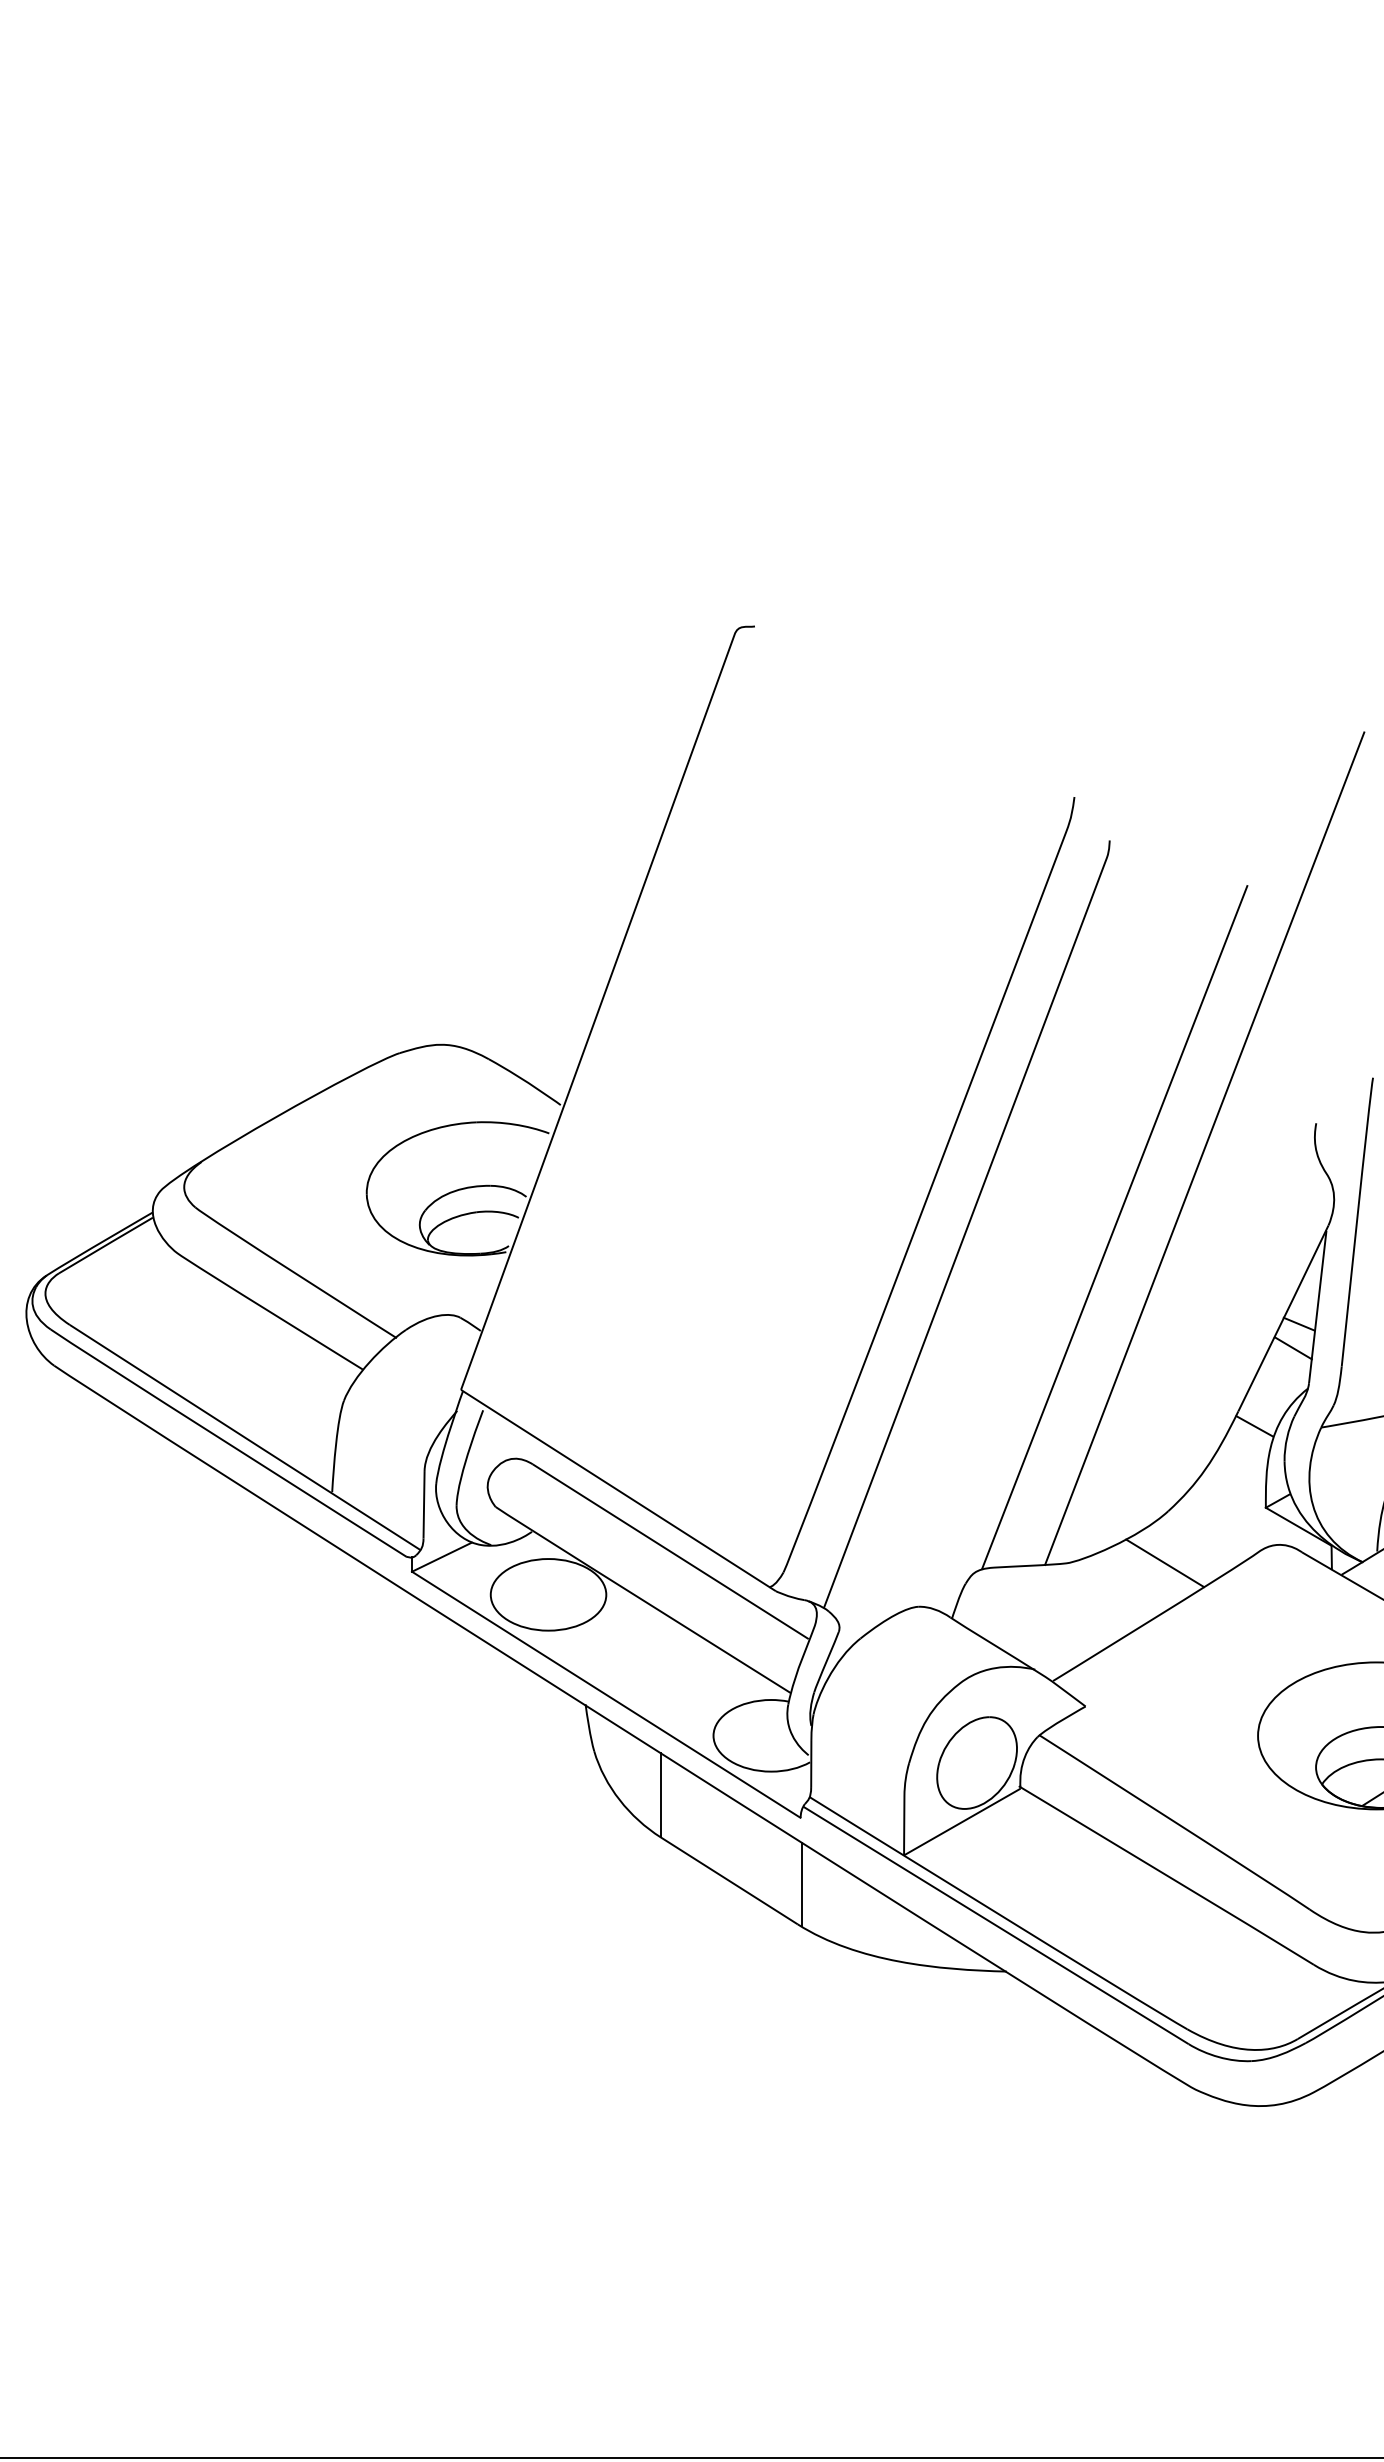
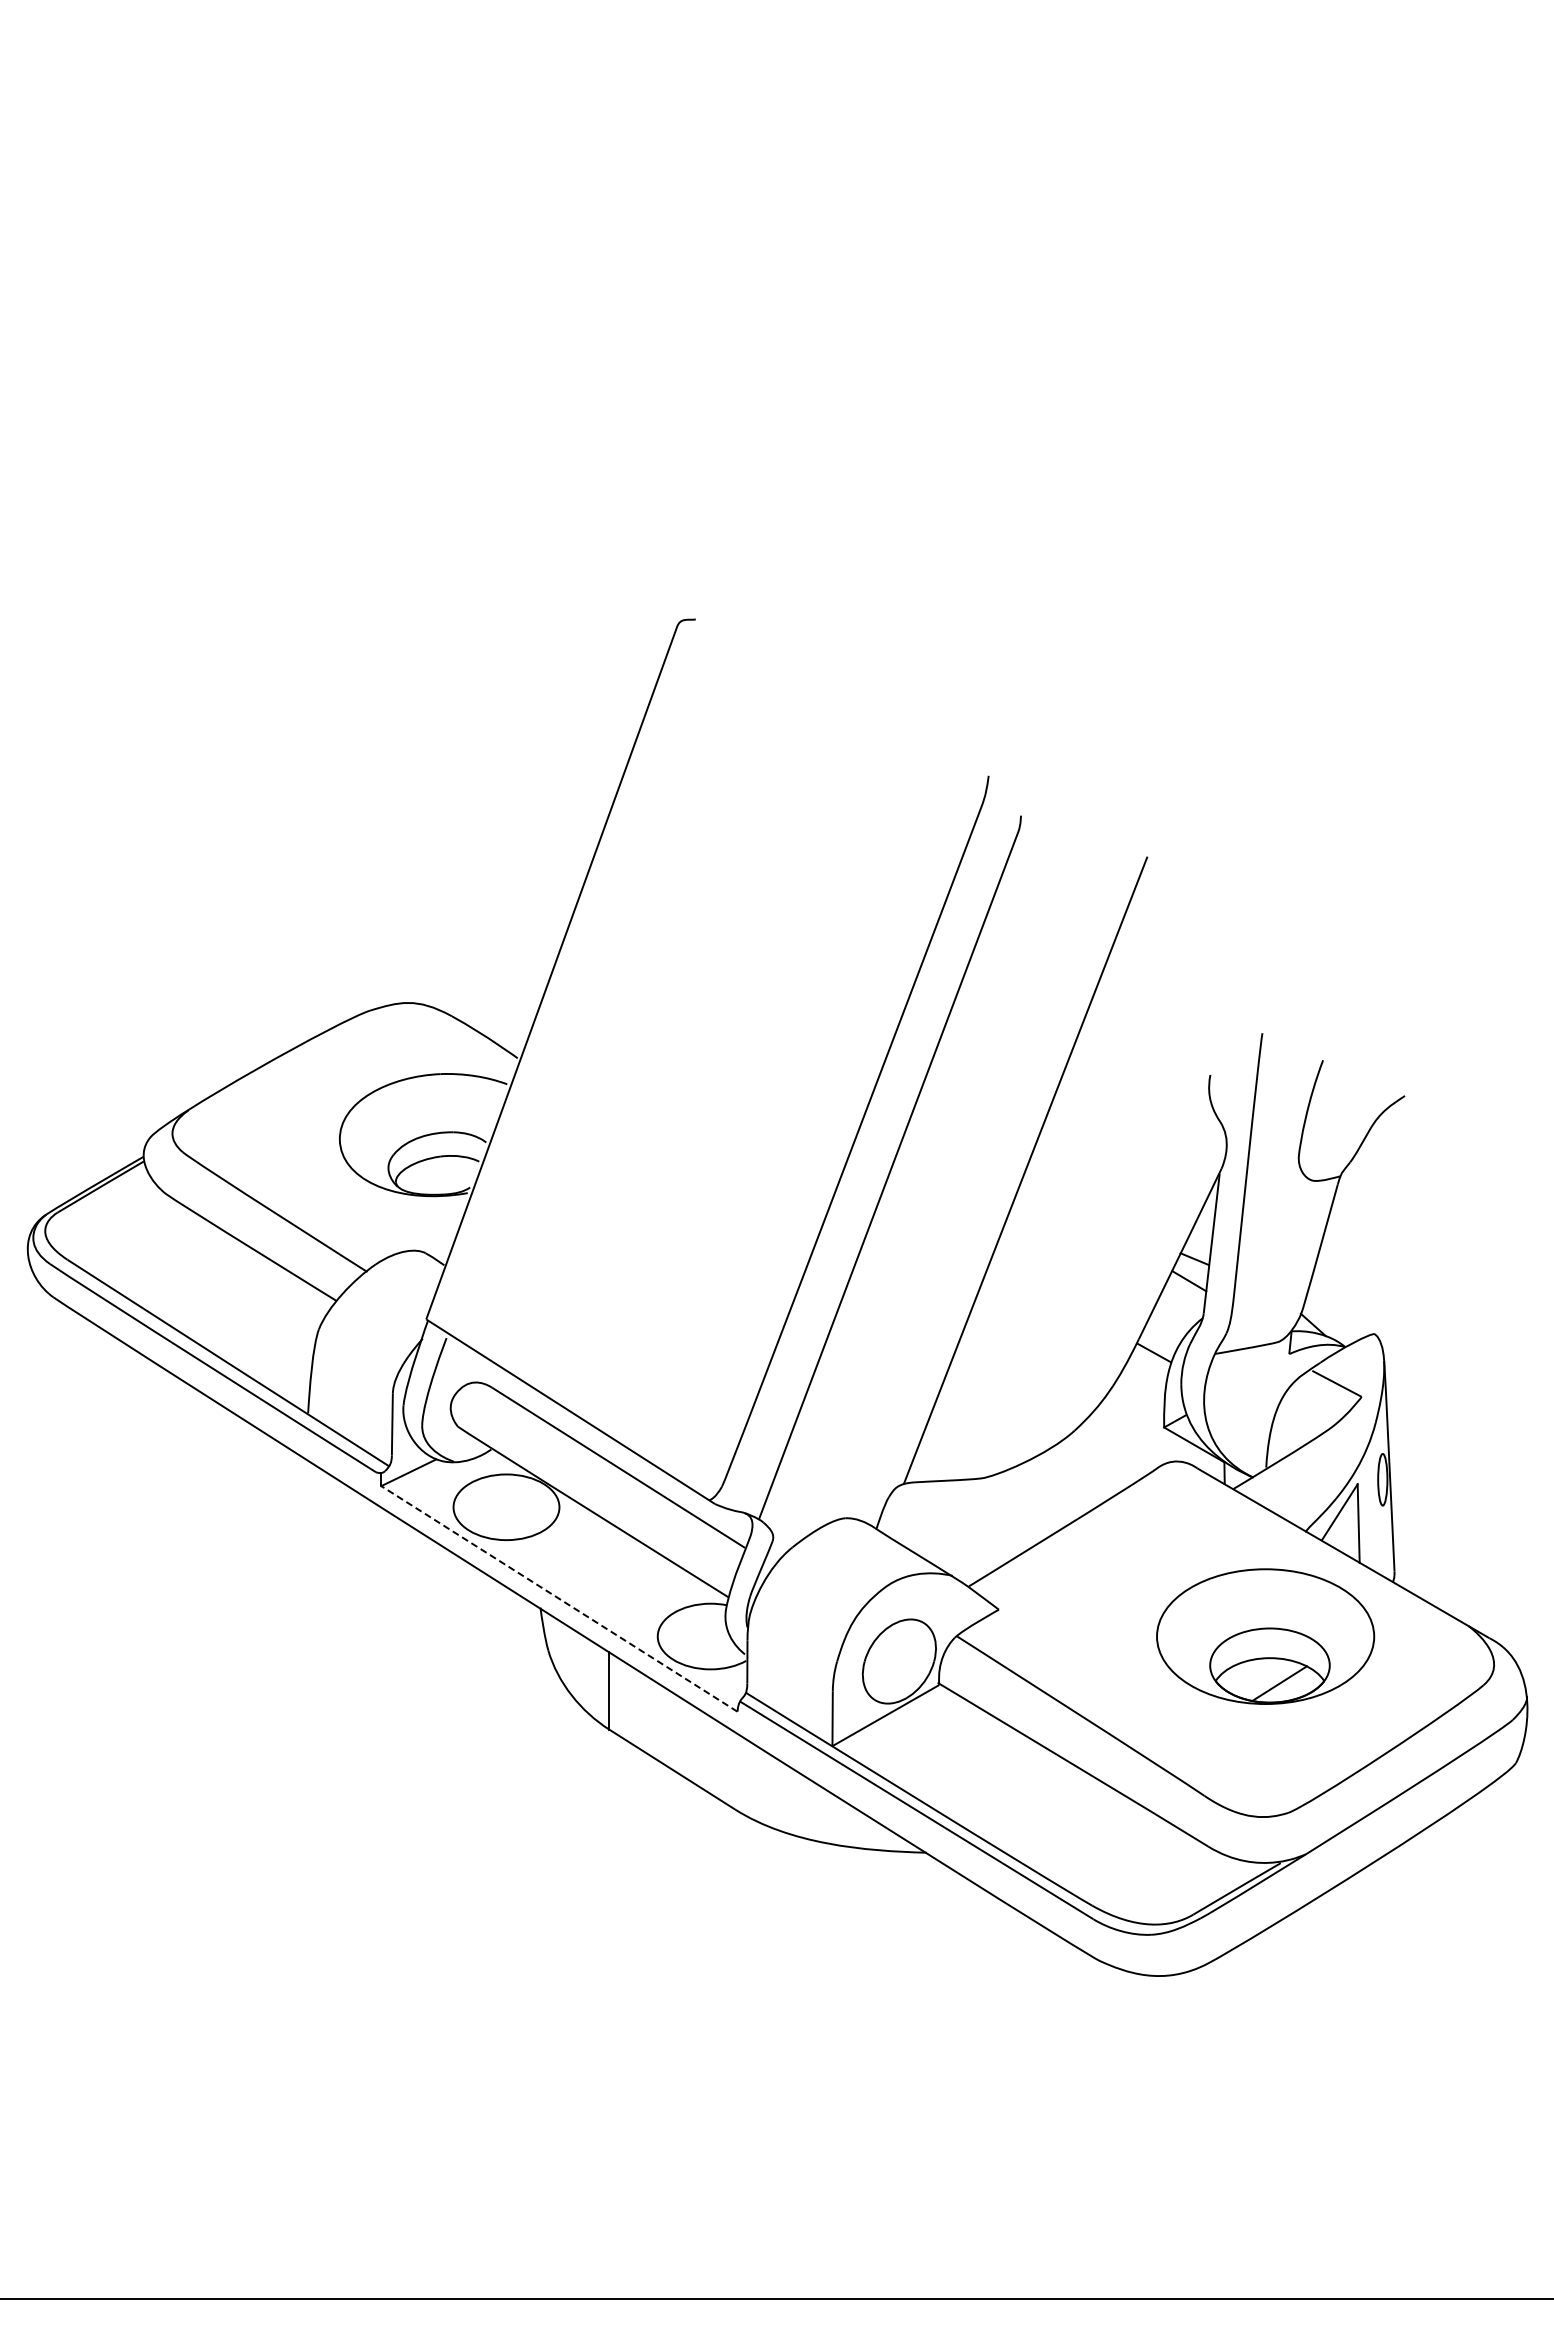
line: (1204, 1147) -> (1107, 1097), removed
line: (1164, 1563) -> (1071, 1478), removed
line: (606, 1694) -> (559, 1598), solid -> dashed
line: (801, 1884) -> (738, 1772), removed

